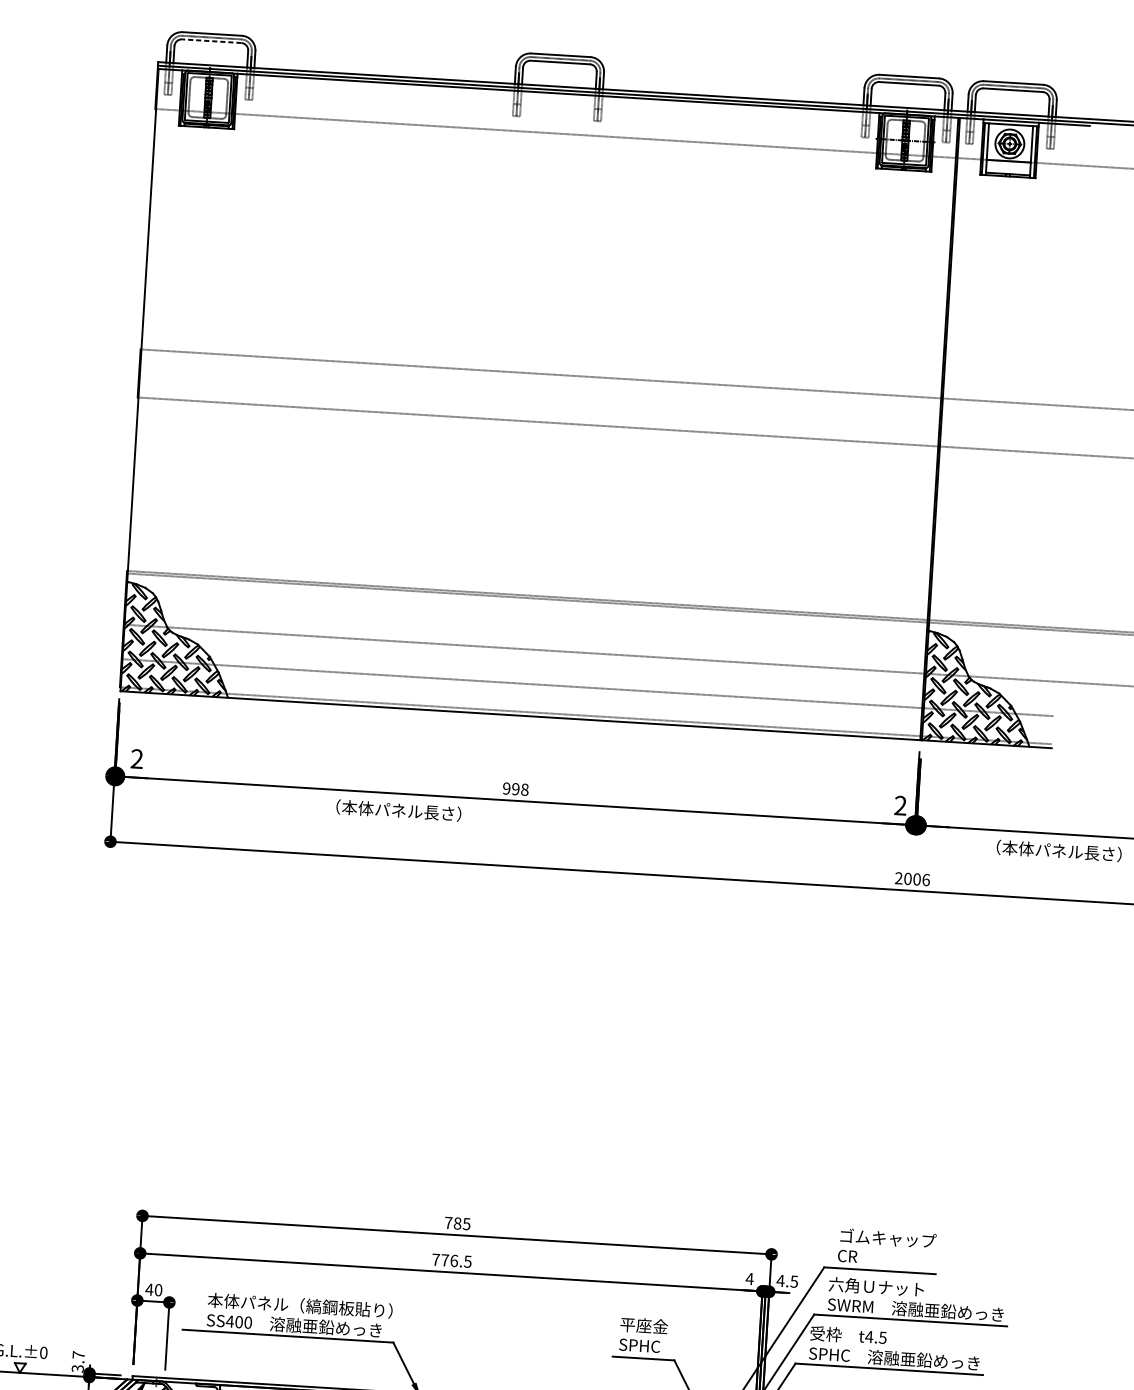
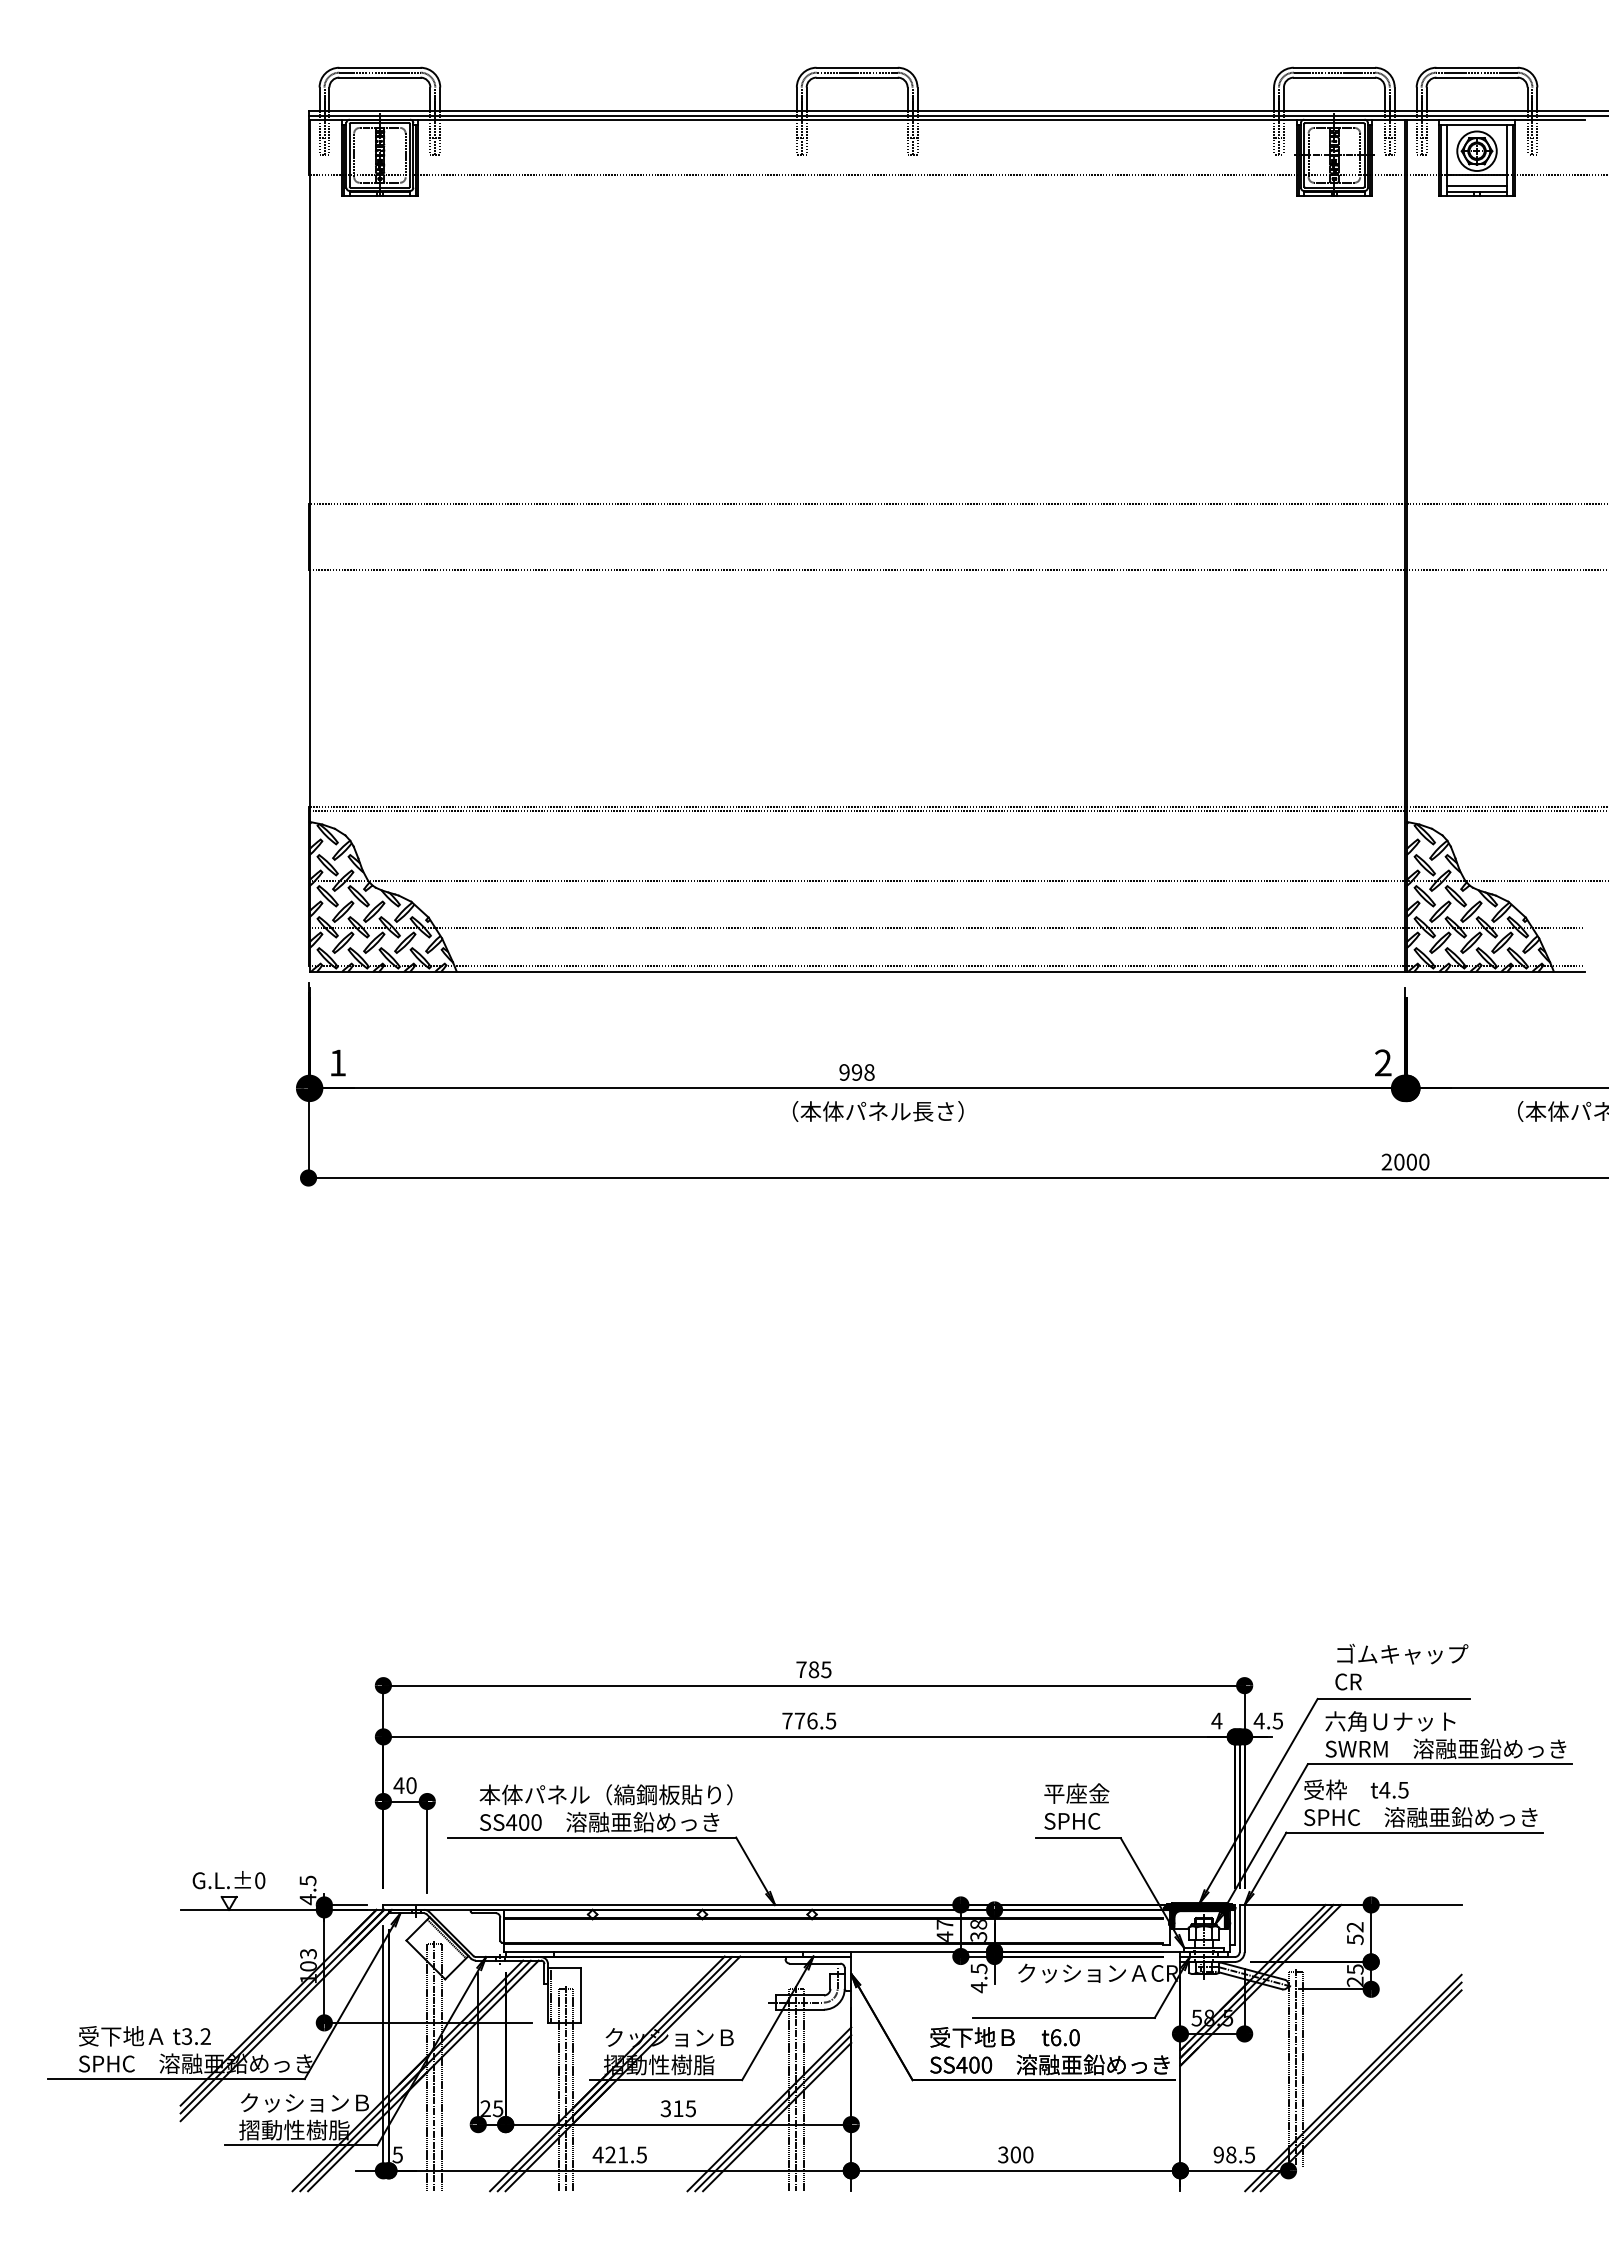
line: (211, 41) -> (379, 77), dashed -> solid
line: (1007, 168) -> (1476, 185), added
text: (136, 758) -> (337, 1062), 2 -> 1
text: (398, 810) -> (877, 1111), moved
text: (926, 879) -> (1424, 1161), 2006 -> 2000
text: (77, 1362) -> (307, 1890), 3.7 -> 4.5

